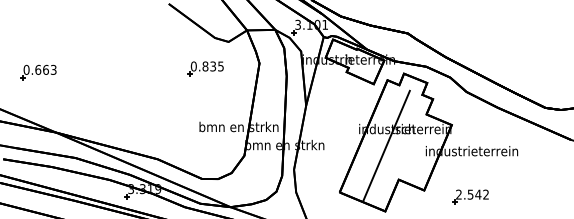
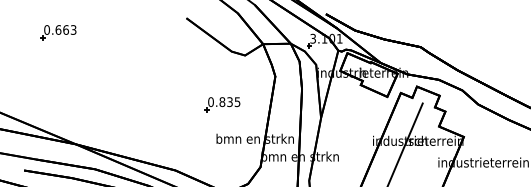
part: (205, 68) -> (222, 104), moved
part: (38, 72) -> (58, 32), moved

